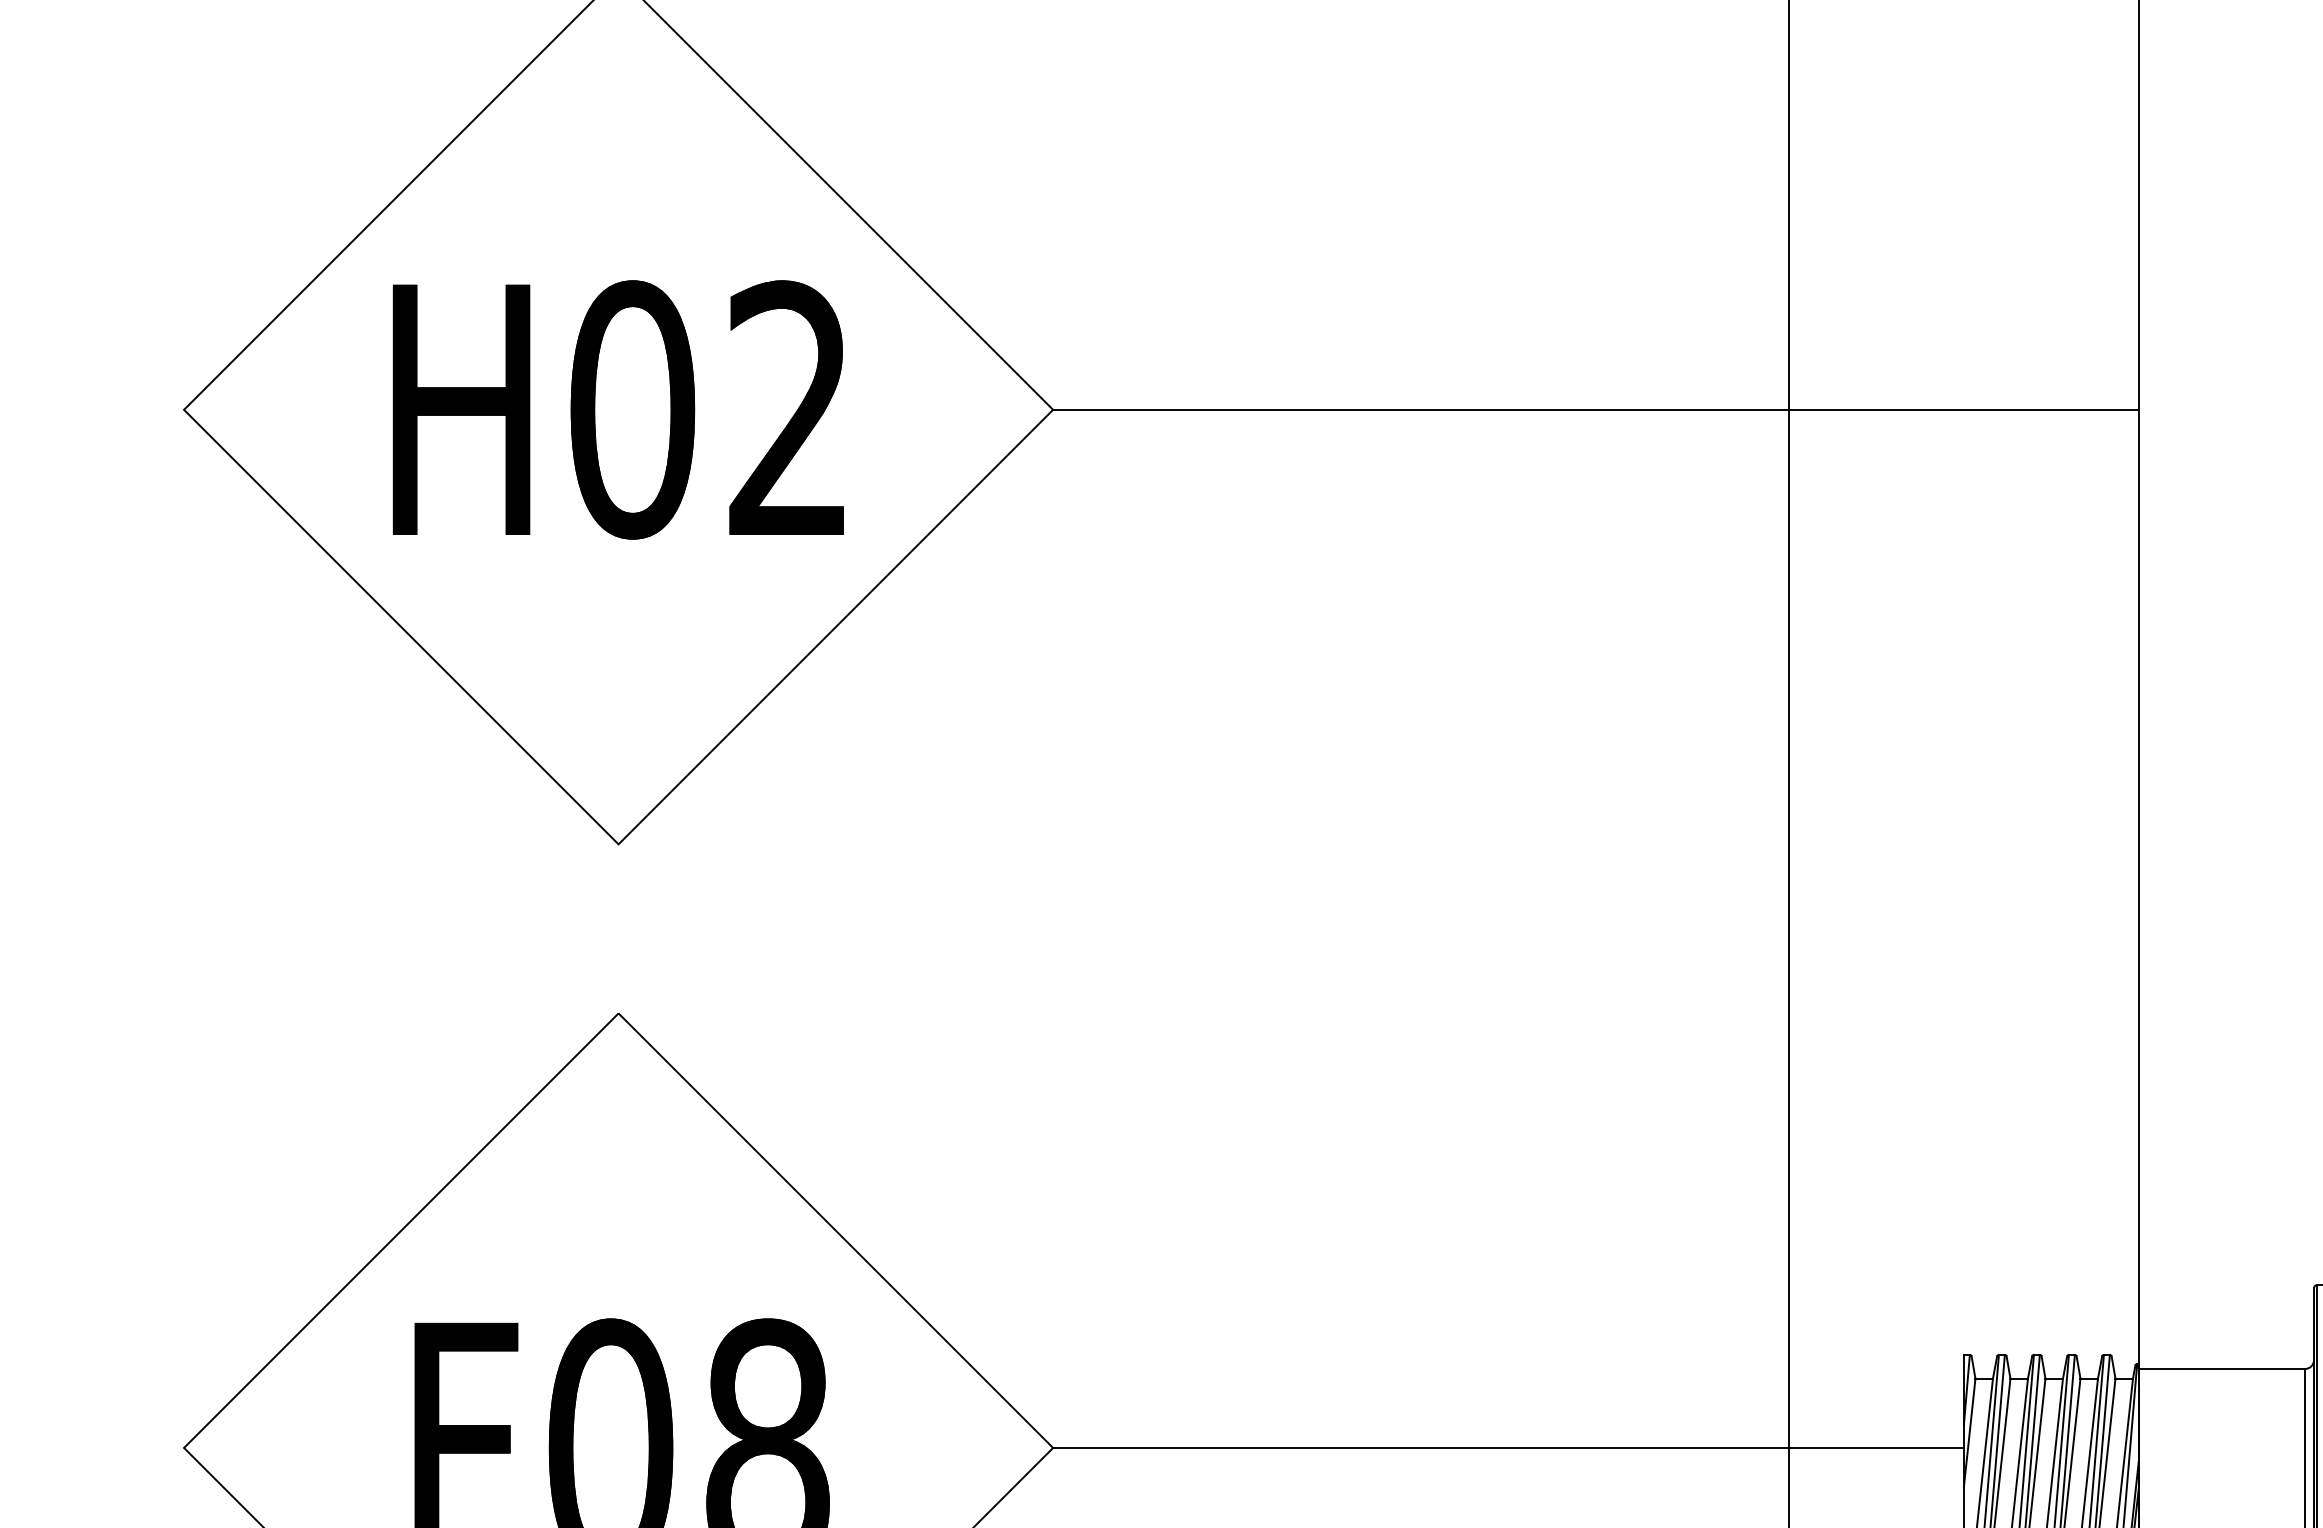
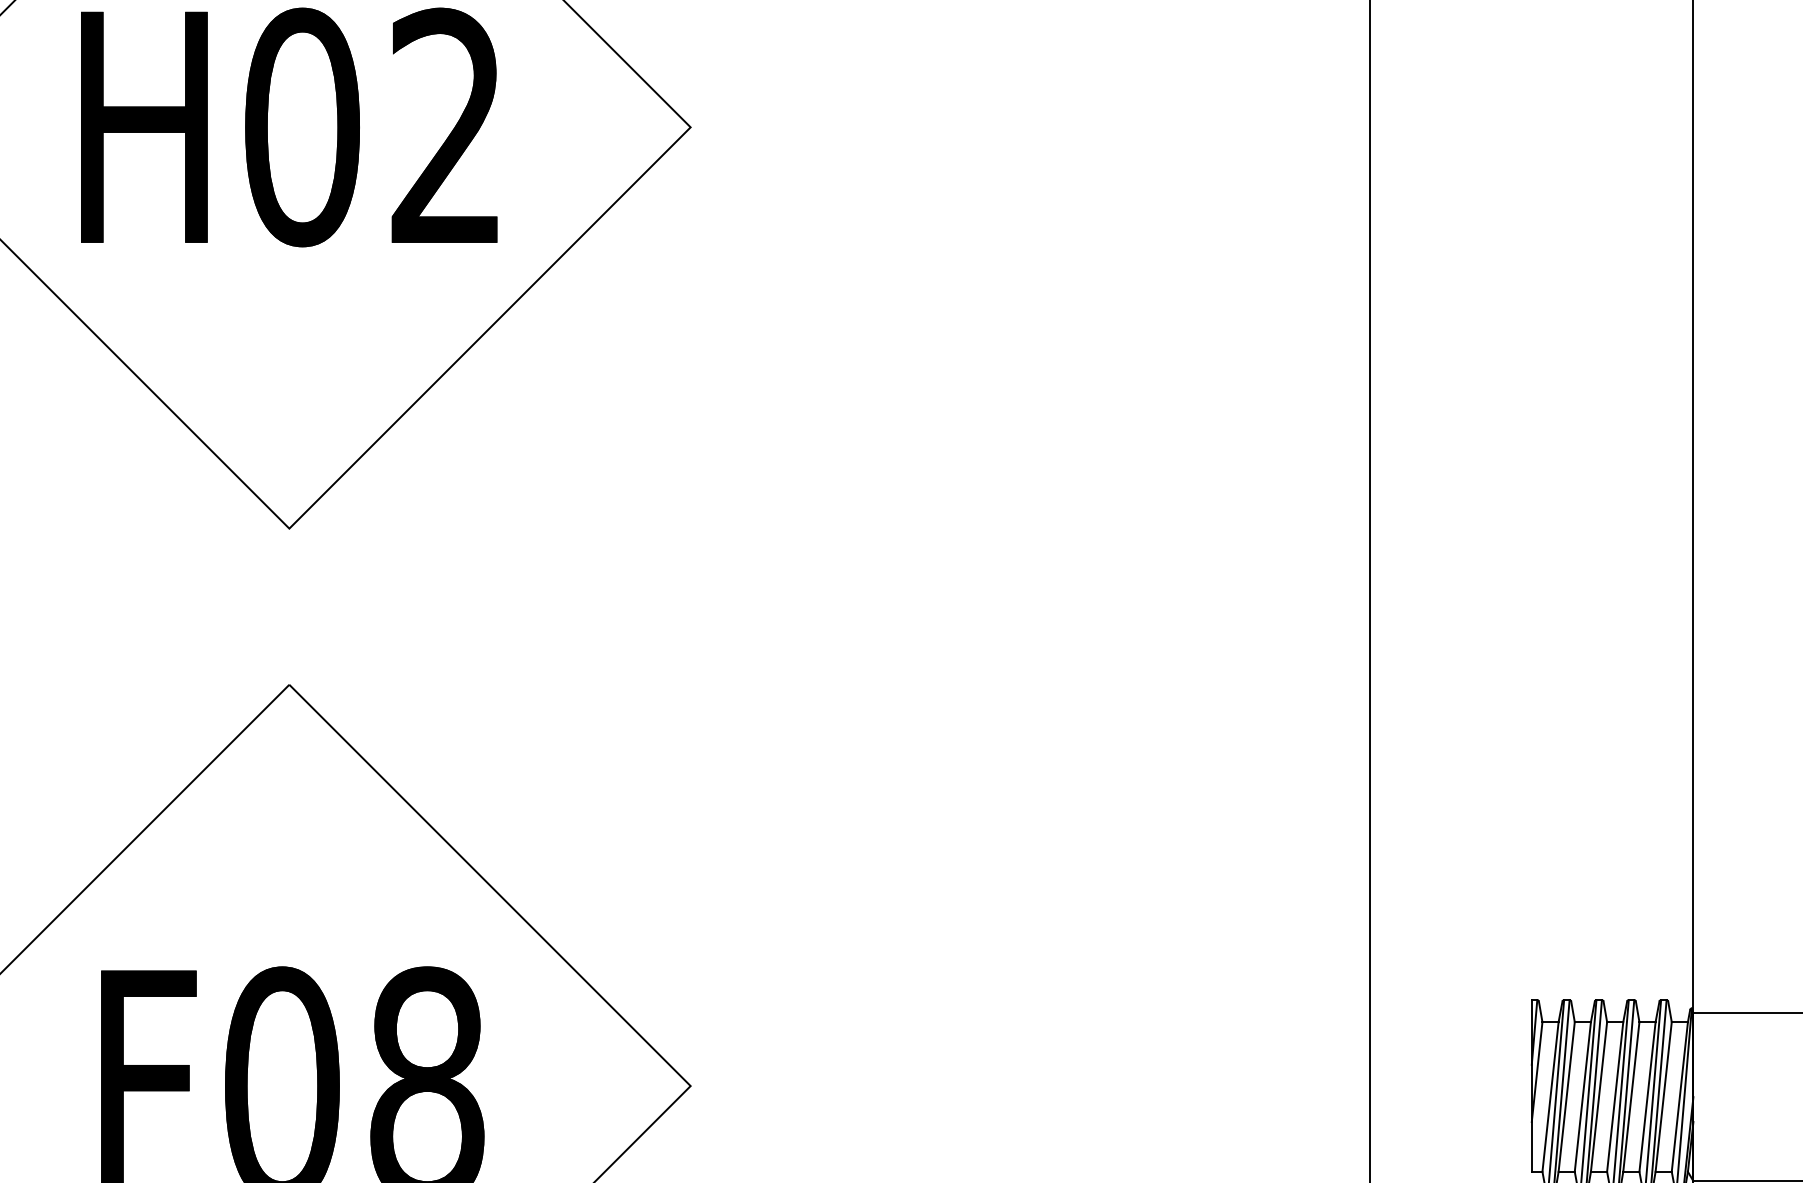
line: (1595, 409) -> (1191, 127), removed
line: (1508, 1447) -> (1111, 1085), removed

